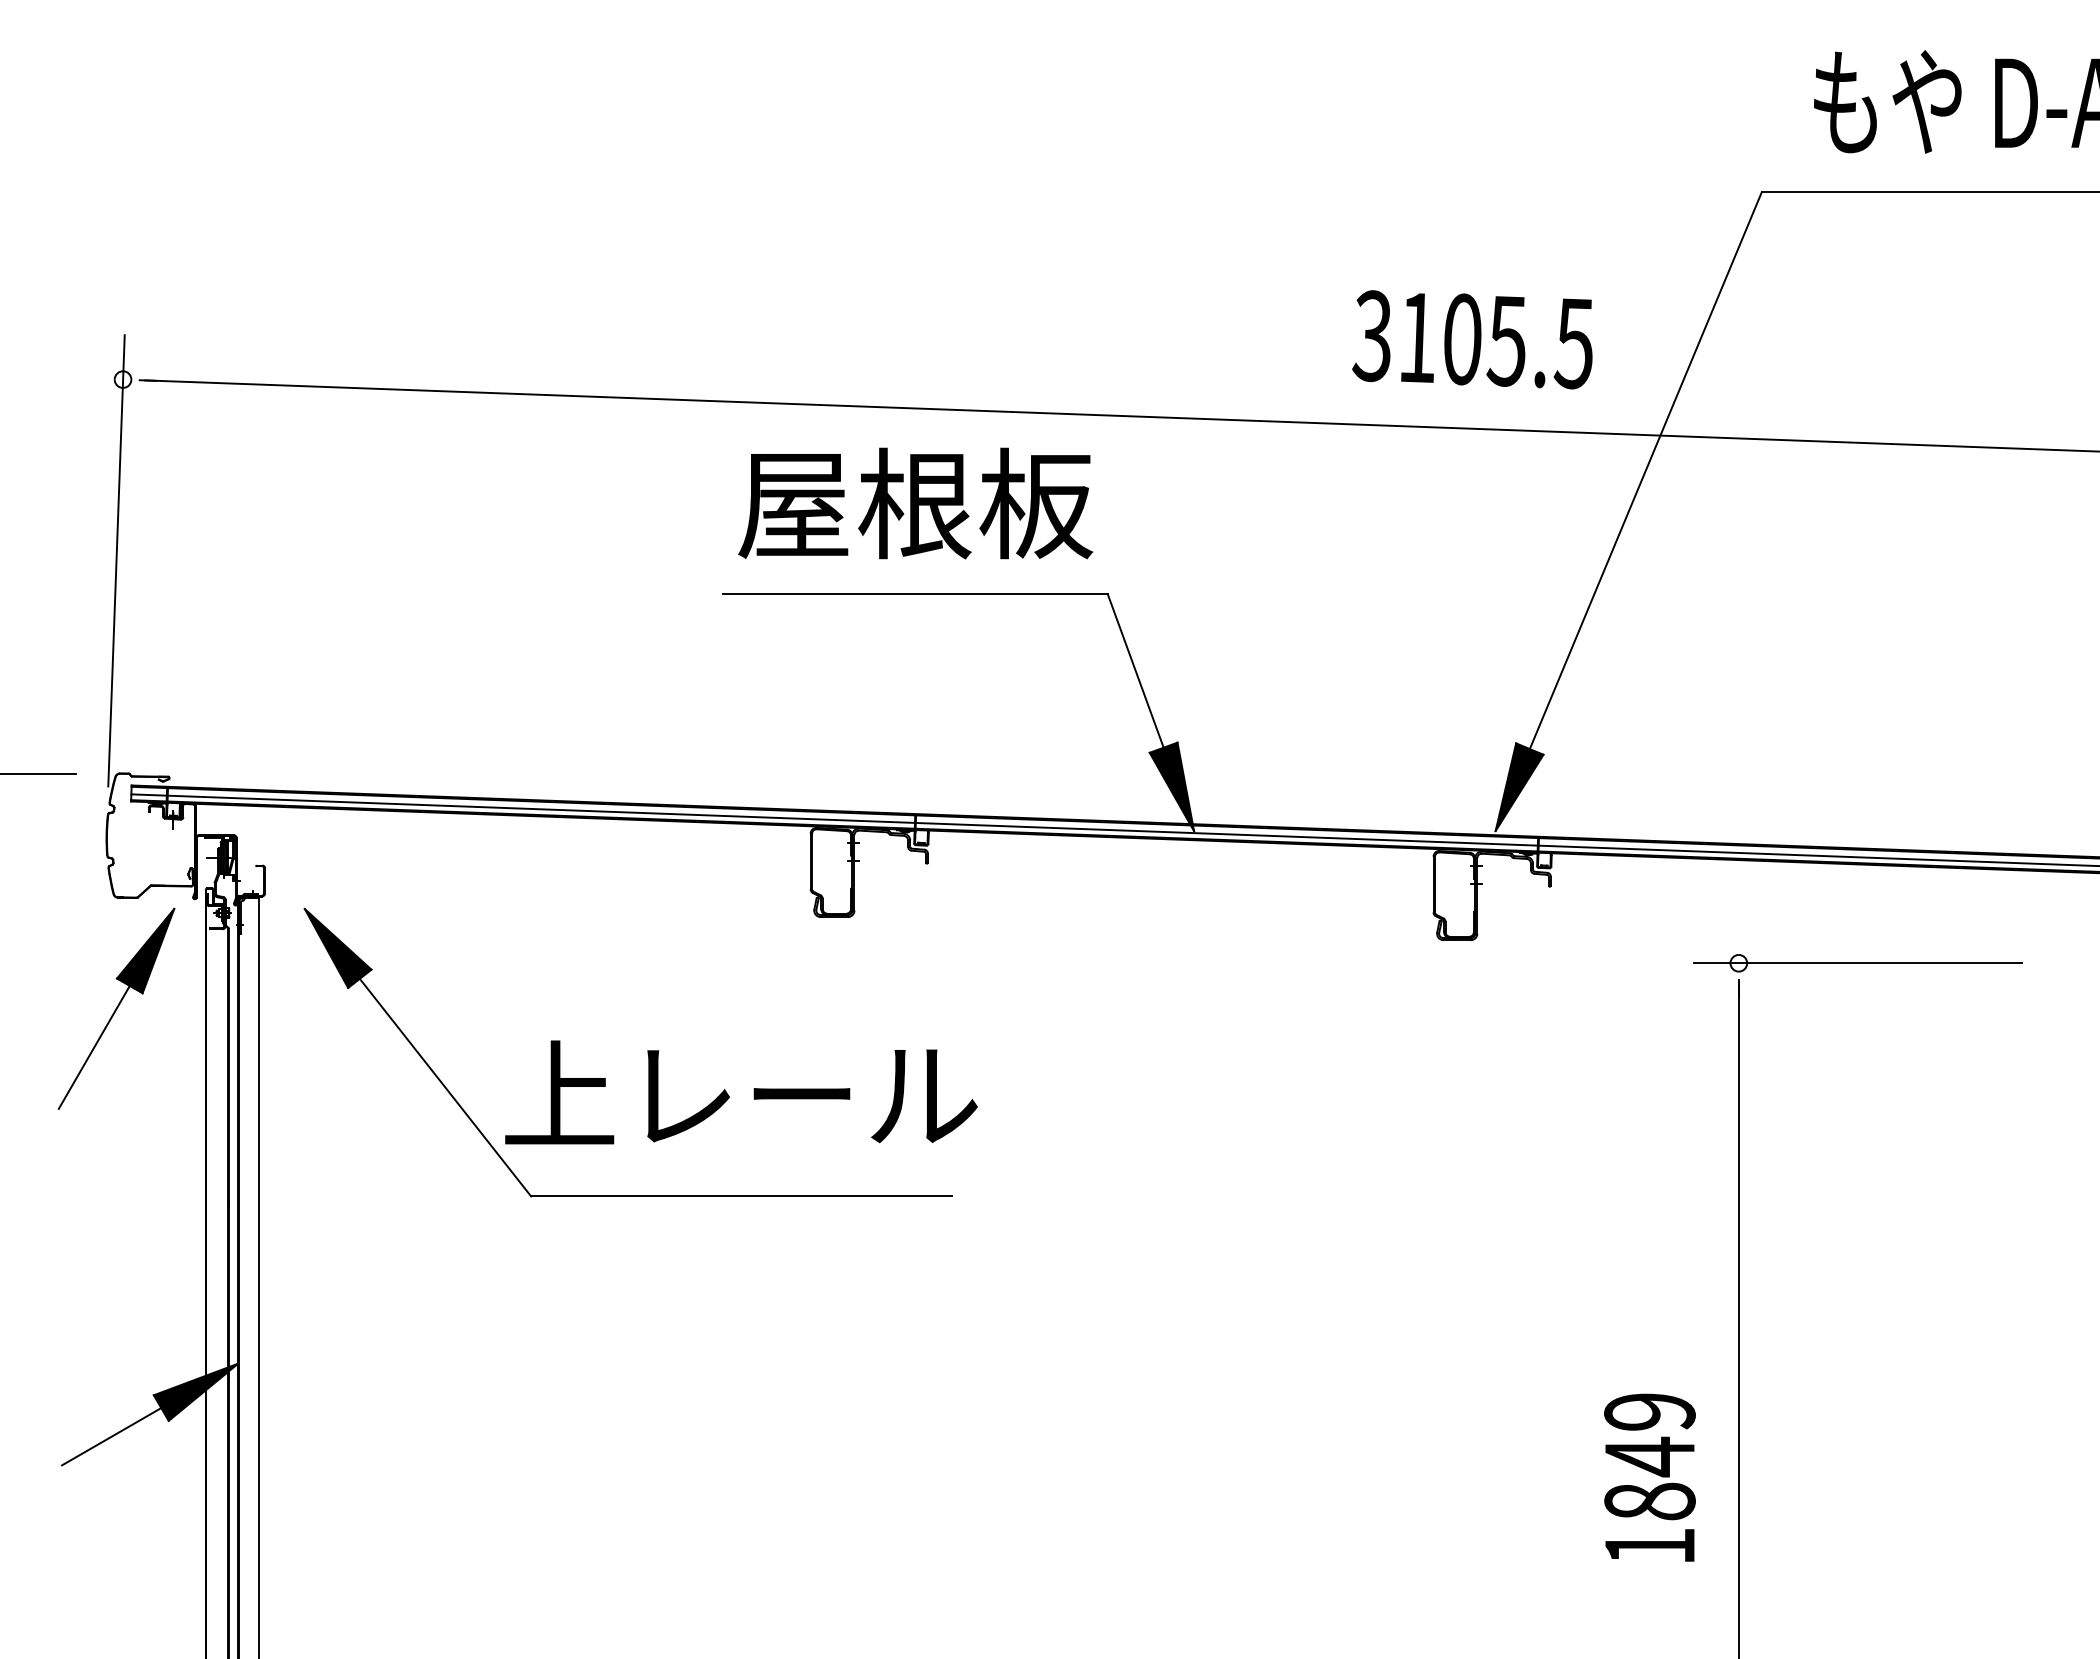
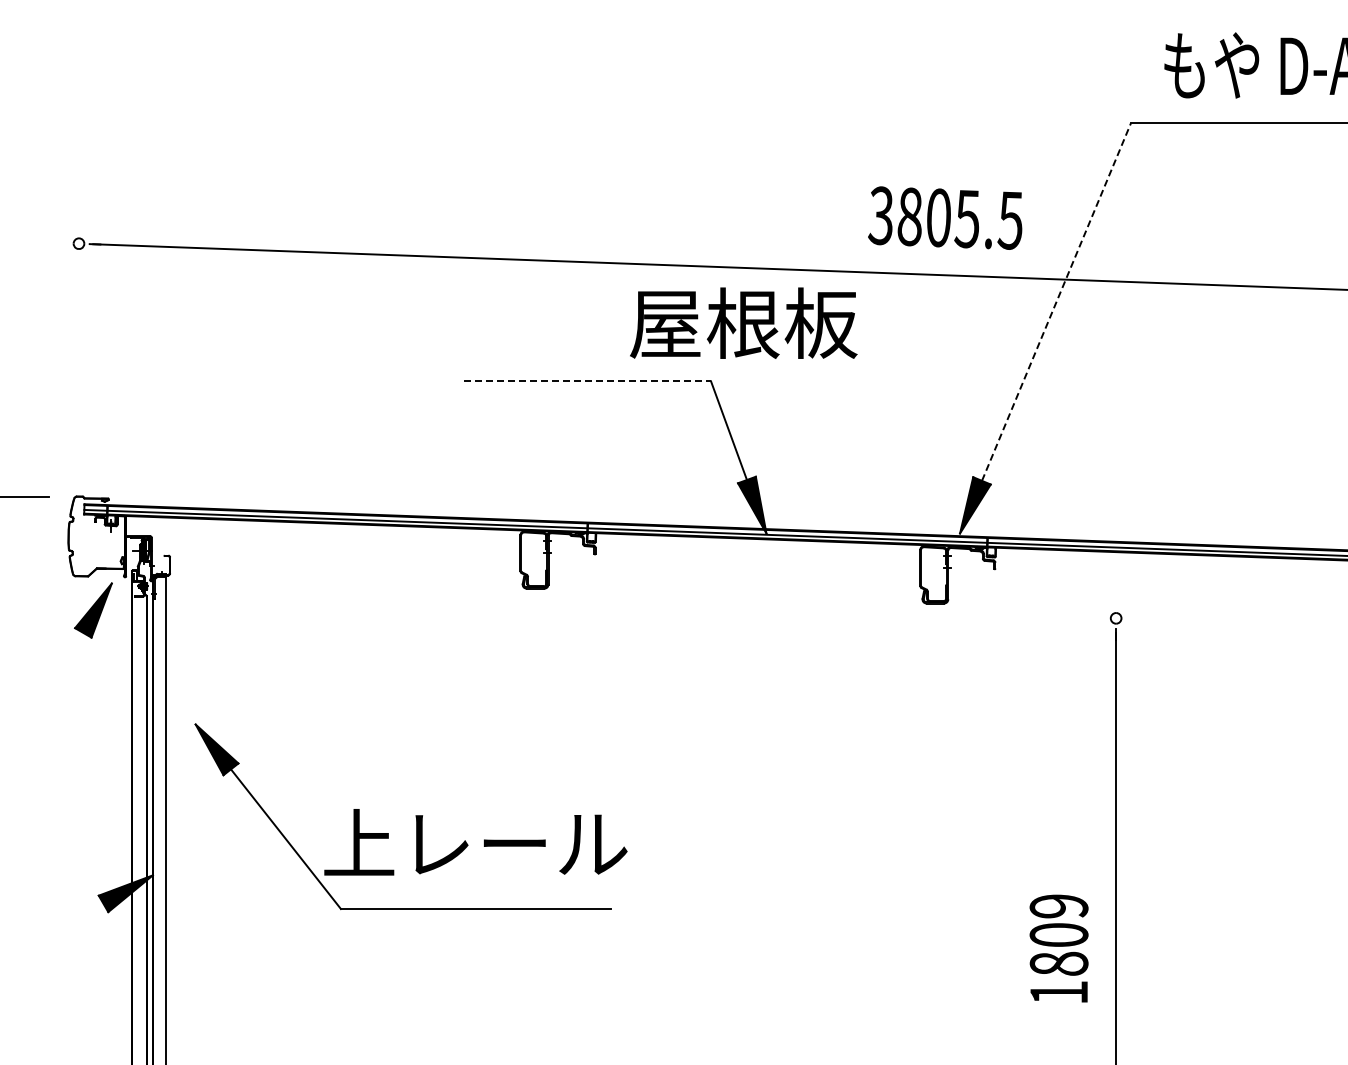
text: (1416, 337) -> (909, 216), 3105.5 -> 3805.5
line: (1645, 471) -> (1056, 302), solid -> dashed
text: (915, 502) -> (743, 322), moved
line: (116, 559) -> (74, 359), removed
line: (915, 594) -> (587, 381), solid -> dashed
line: (1857, 963) -> (1192, 618), removed
line: (94, 1046) -> (60, 671), removed
part: (639, 1052) -> (410, 816), moved
line: (111, 1435) -> (71, 921), removed
text: (1649, 1457) -> (1058, 935), 1849 -> 1809

